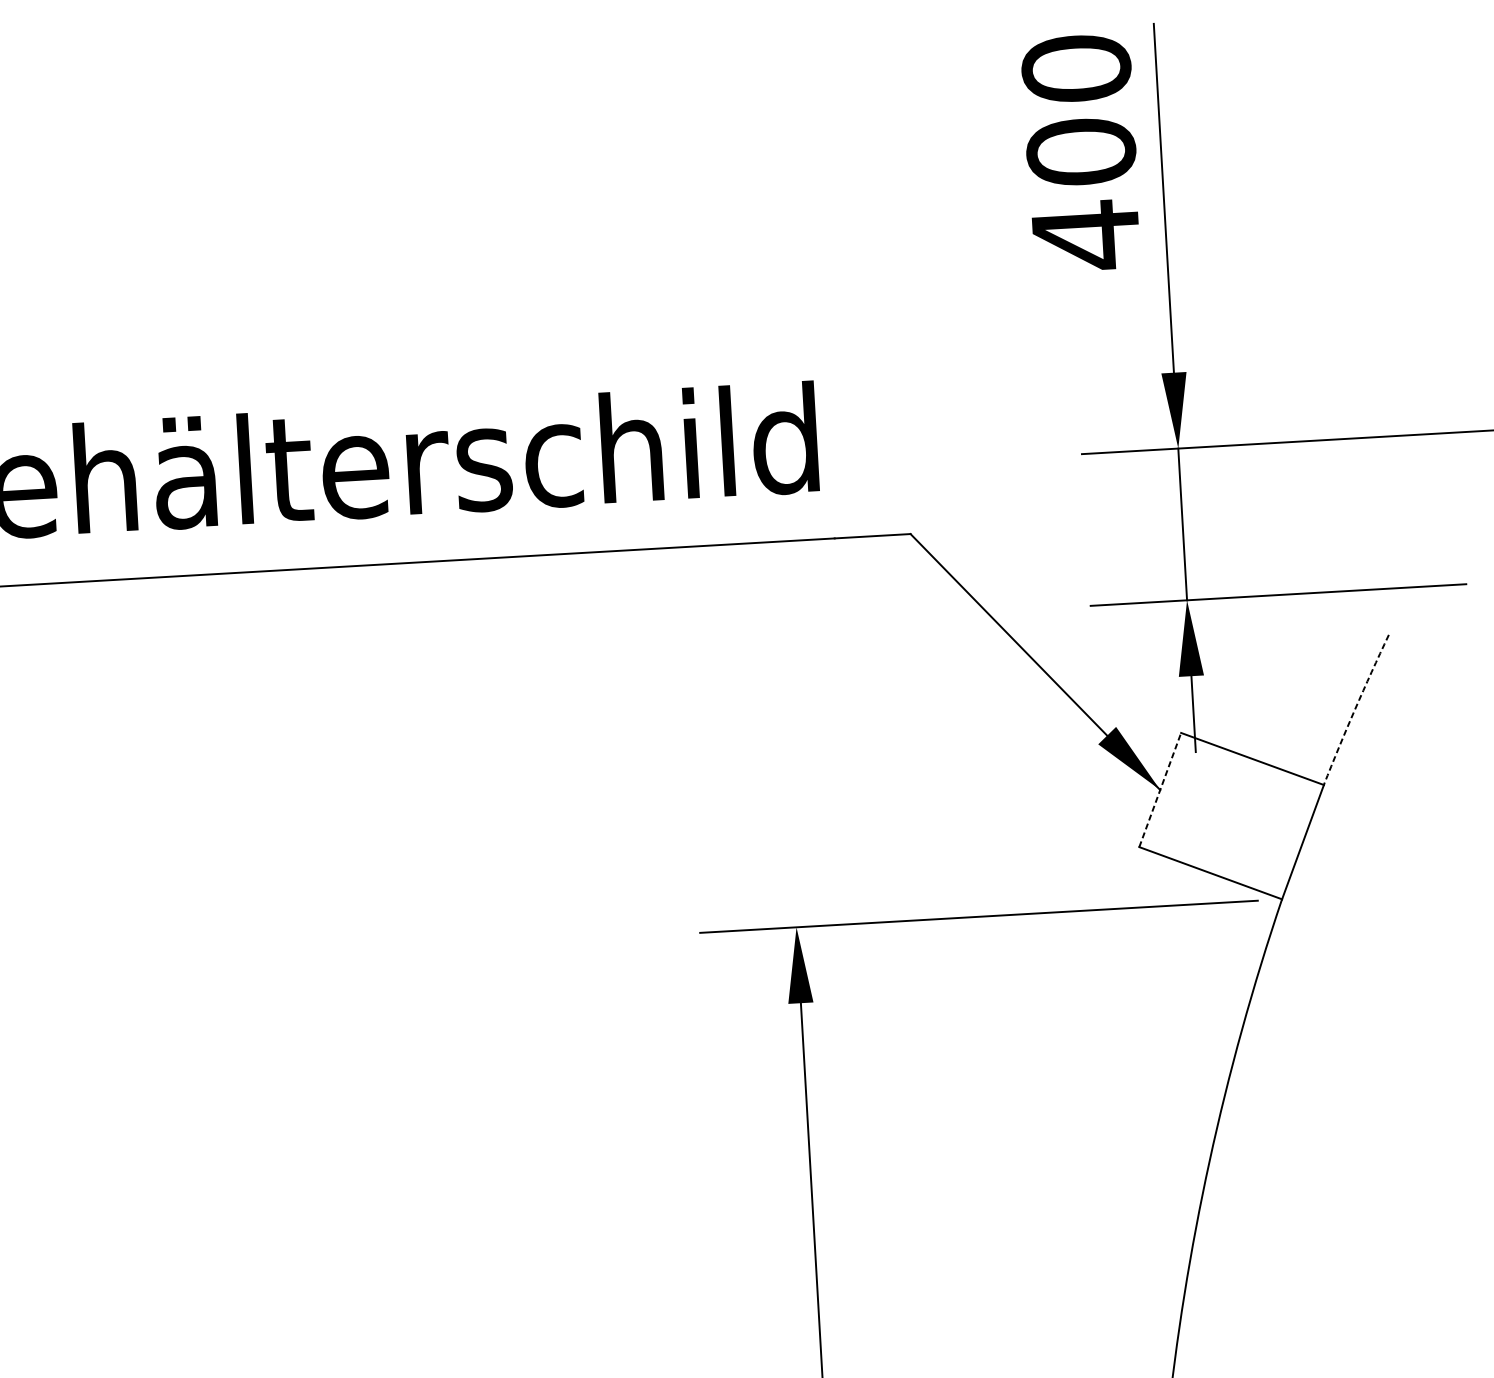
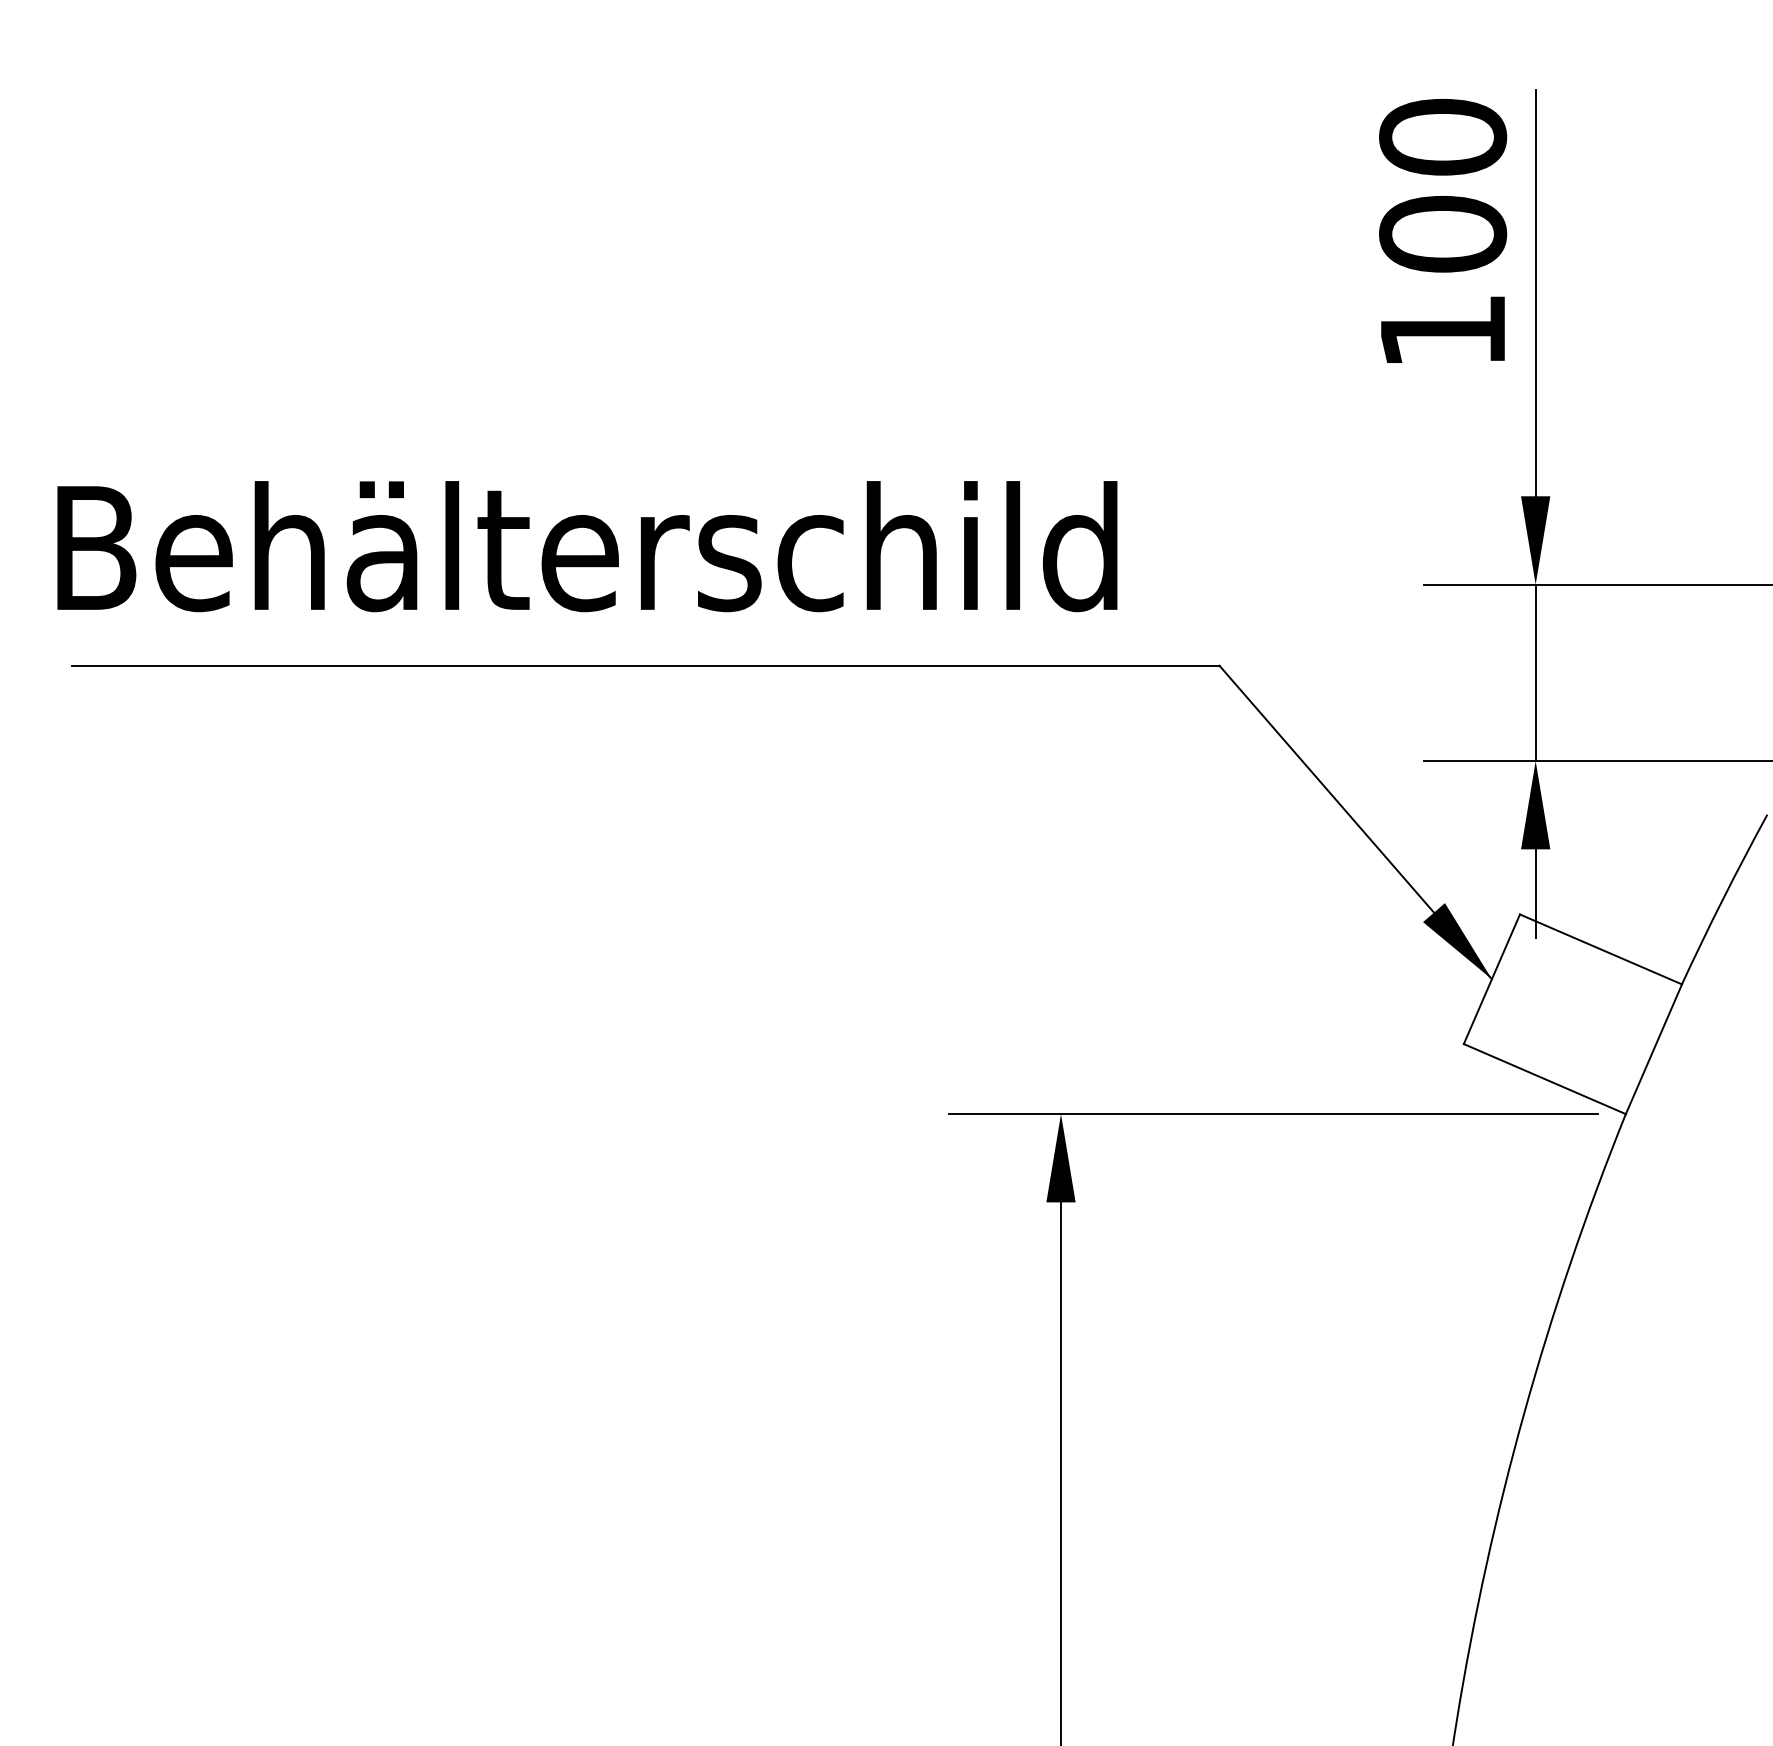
text: (1085, 235) -> (1442, 331), 400 -> 100
arc: (1355, 709) -> (1723, 898), dashed -> solid
line: (1159, 790) -> (1491, 979), dashed -> solid

